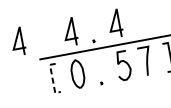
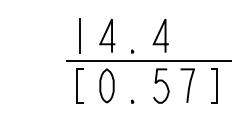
line: (47, 35) -> (80, 35), added
line: (16, 41) -> (43, 35), removed
line: (52, 79) -> (76, 86), dashed -> solid

